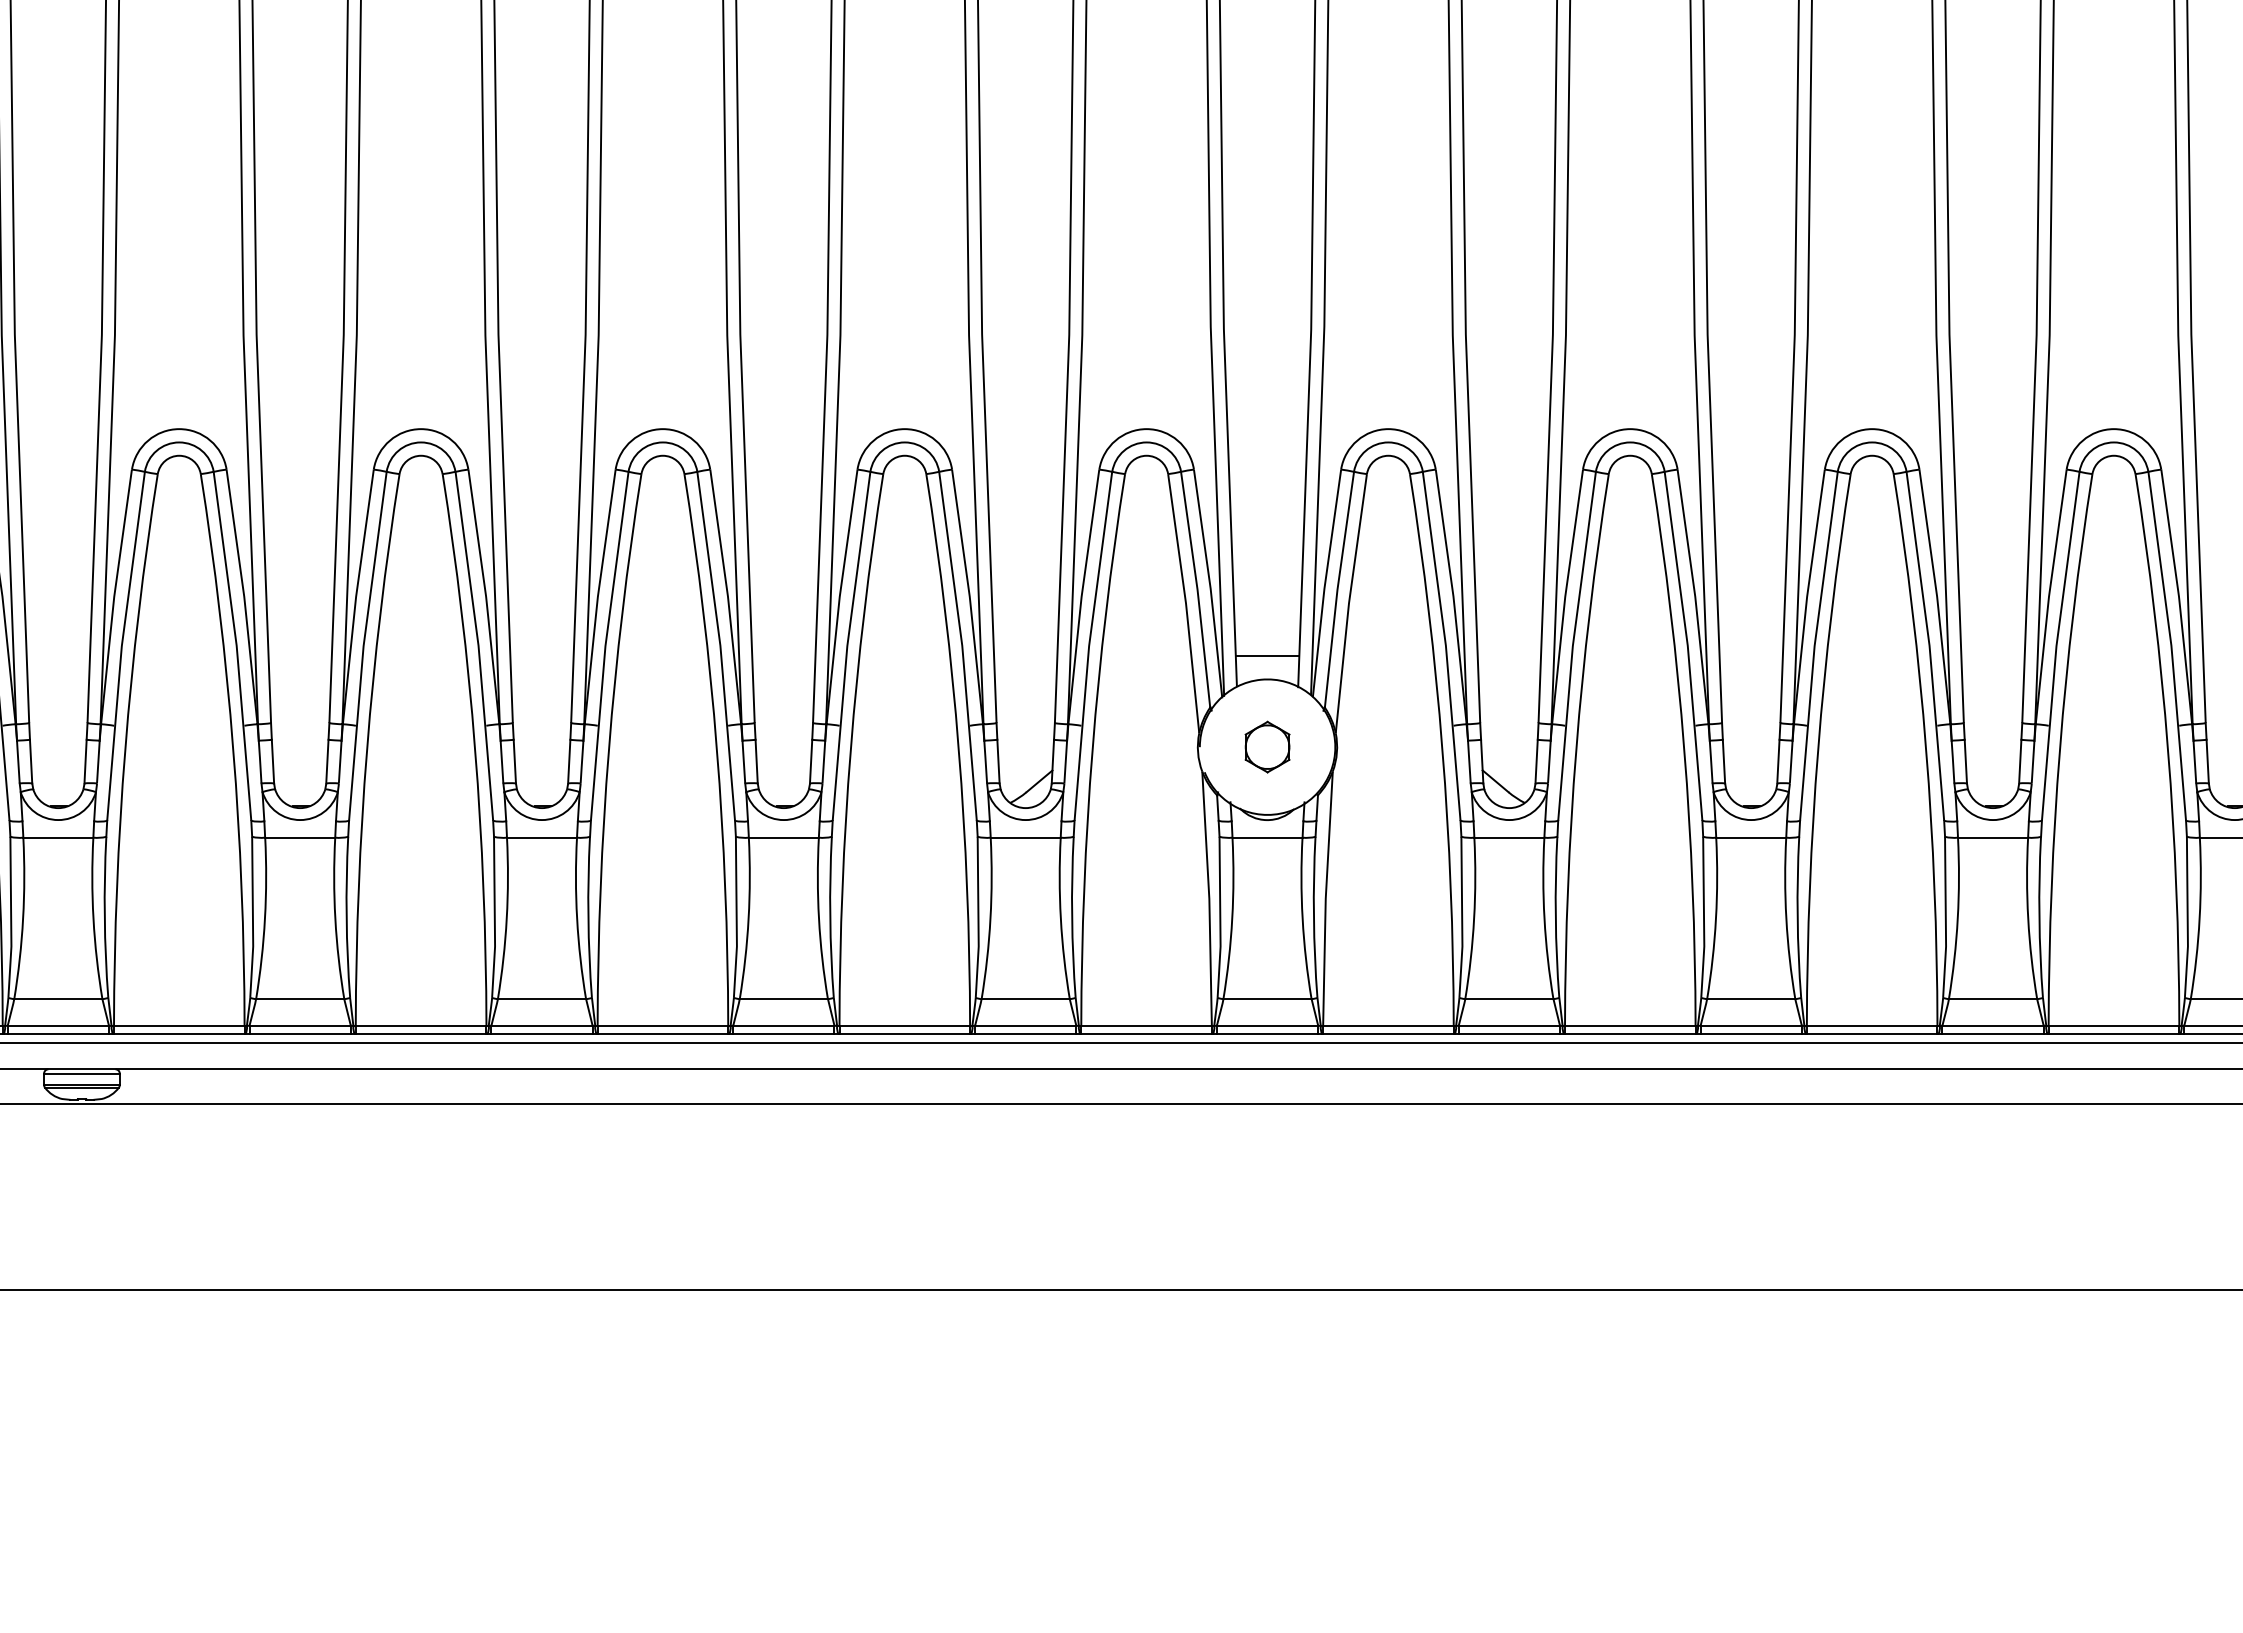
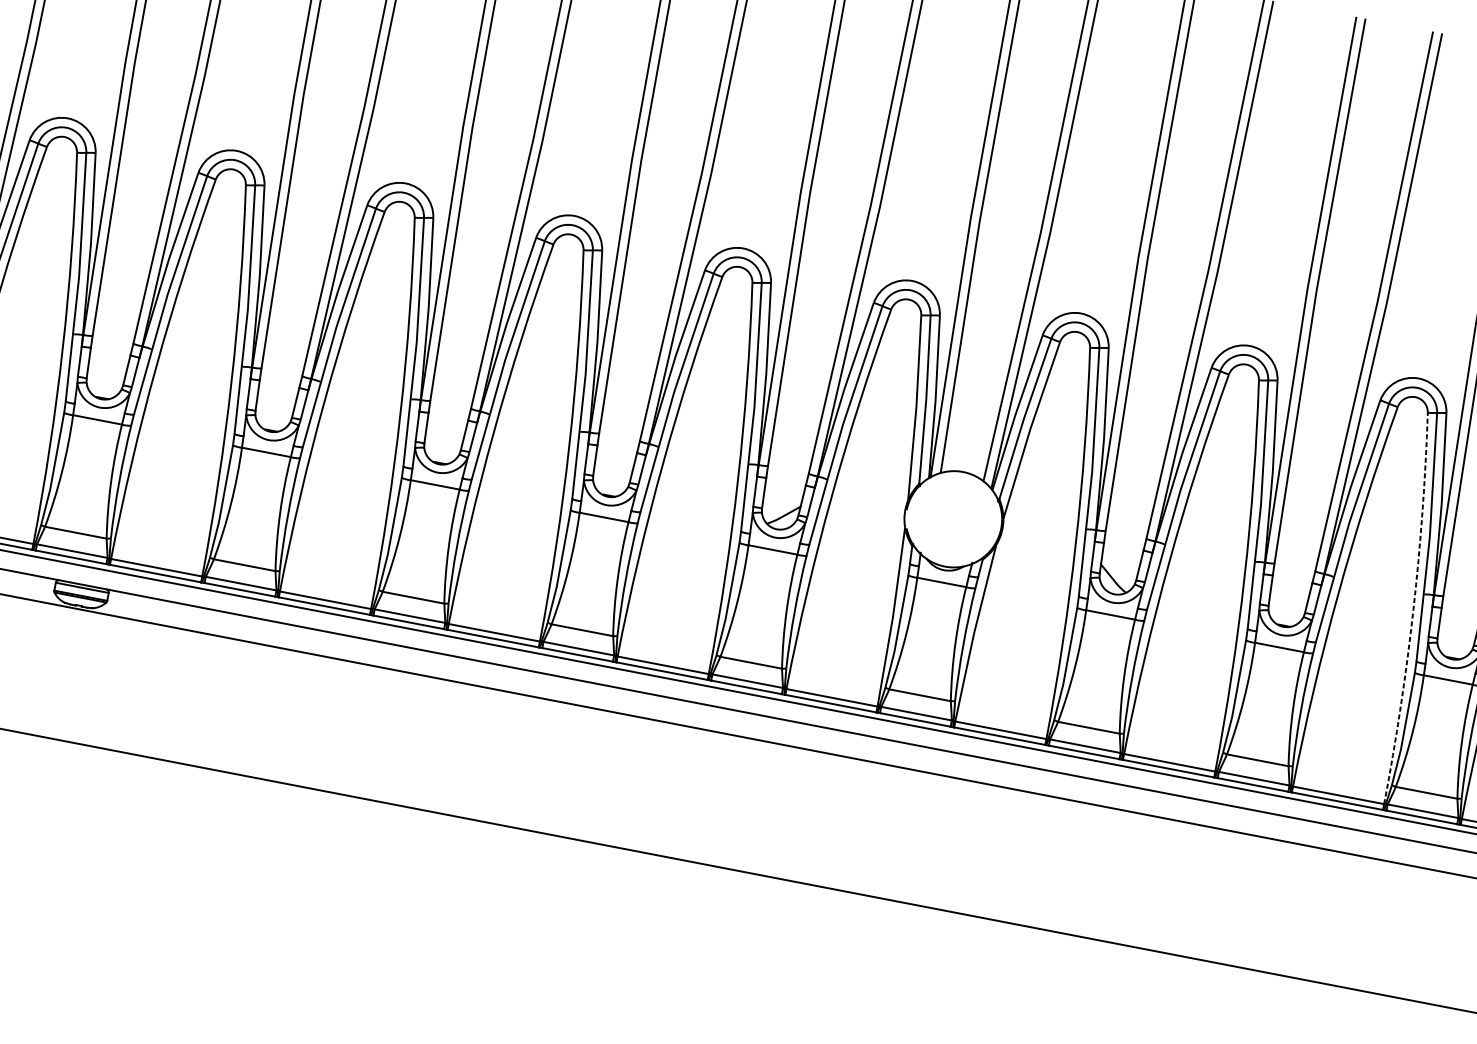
line: (1267, 655) -> (966, 455), removed
part: (1267, 746) -> (954, 518), removed
arc: (1926, 749) -> (1413, 609), solid -> dashed

